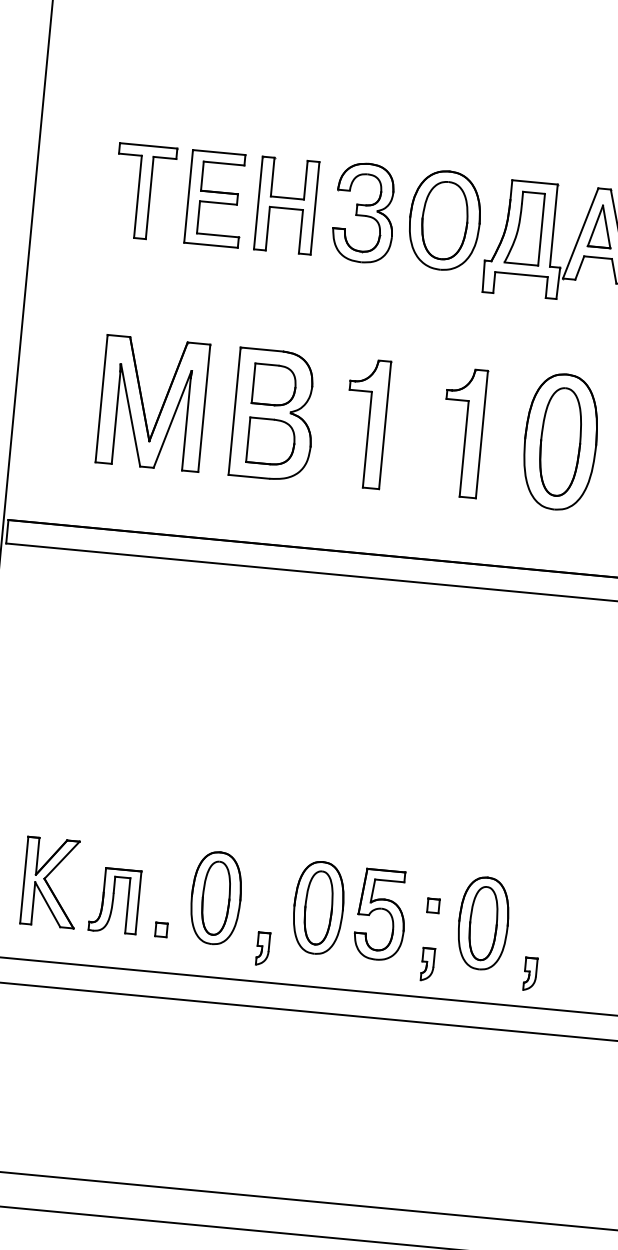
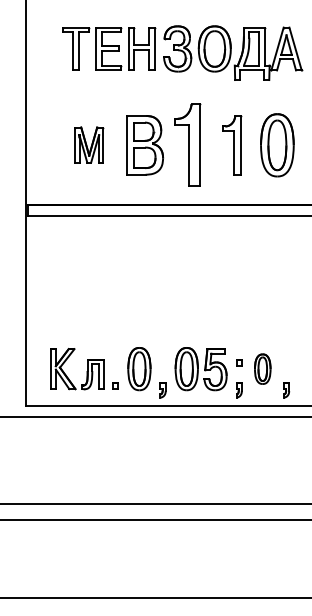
part: (154, 401) -> (89, 144), size x0.6
part: (366, 423) -> (187, 145), size x1.4
part: (482, 924) -> (262, 369), size x0.7

